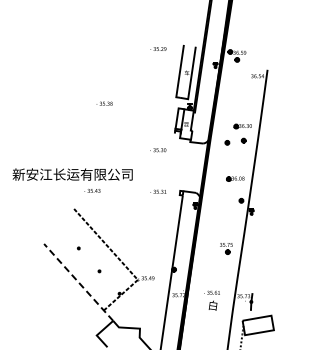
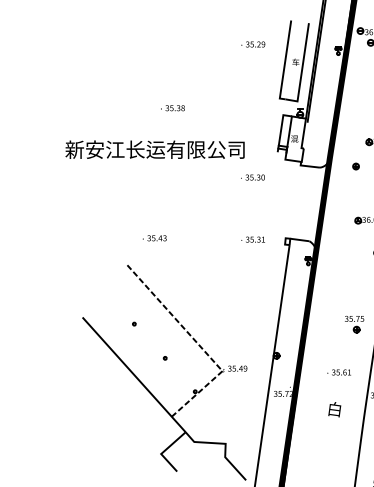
text: (158, 48) -> (253, 43), moved
text: (72, 174) -> (154, 149), moved
line: (78, 282) -> (133, 374), dashed -> solid
text: (211, 292) -> (338, 371), moved

